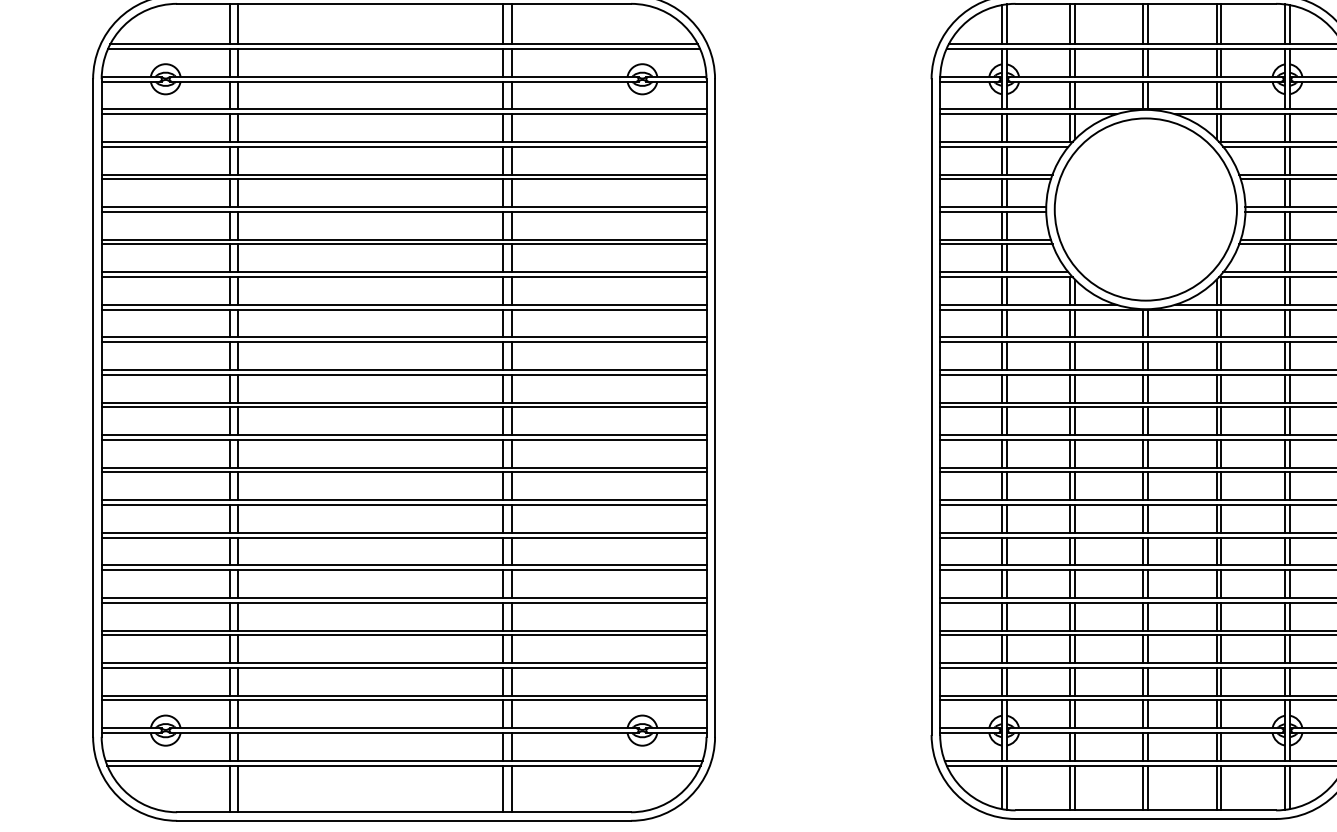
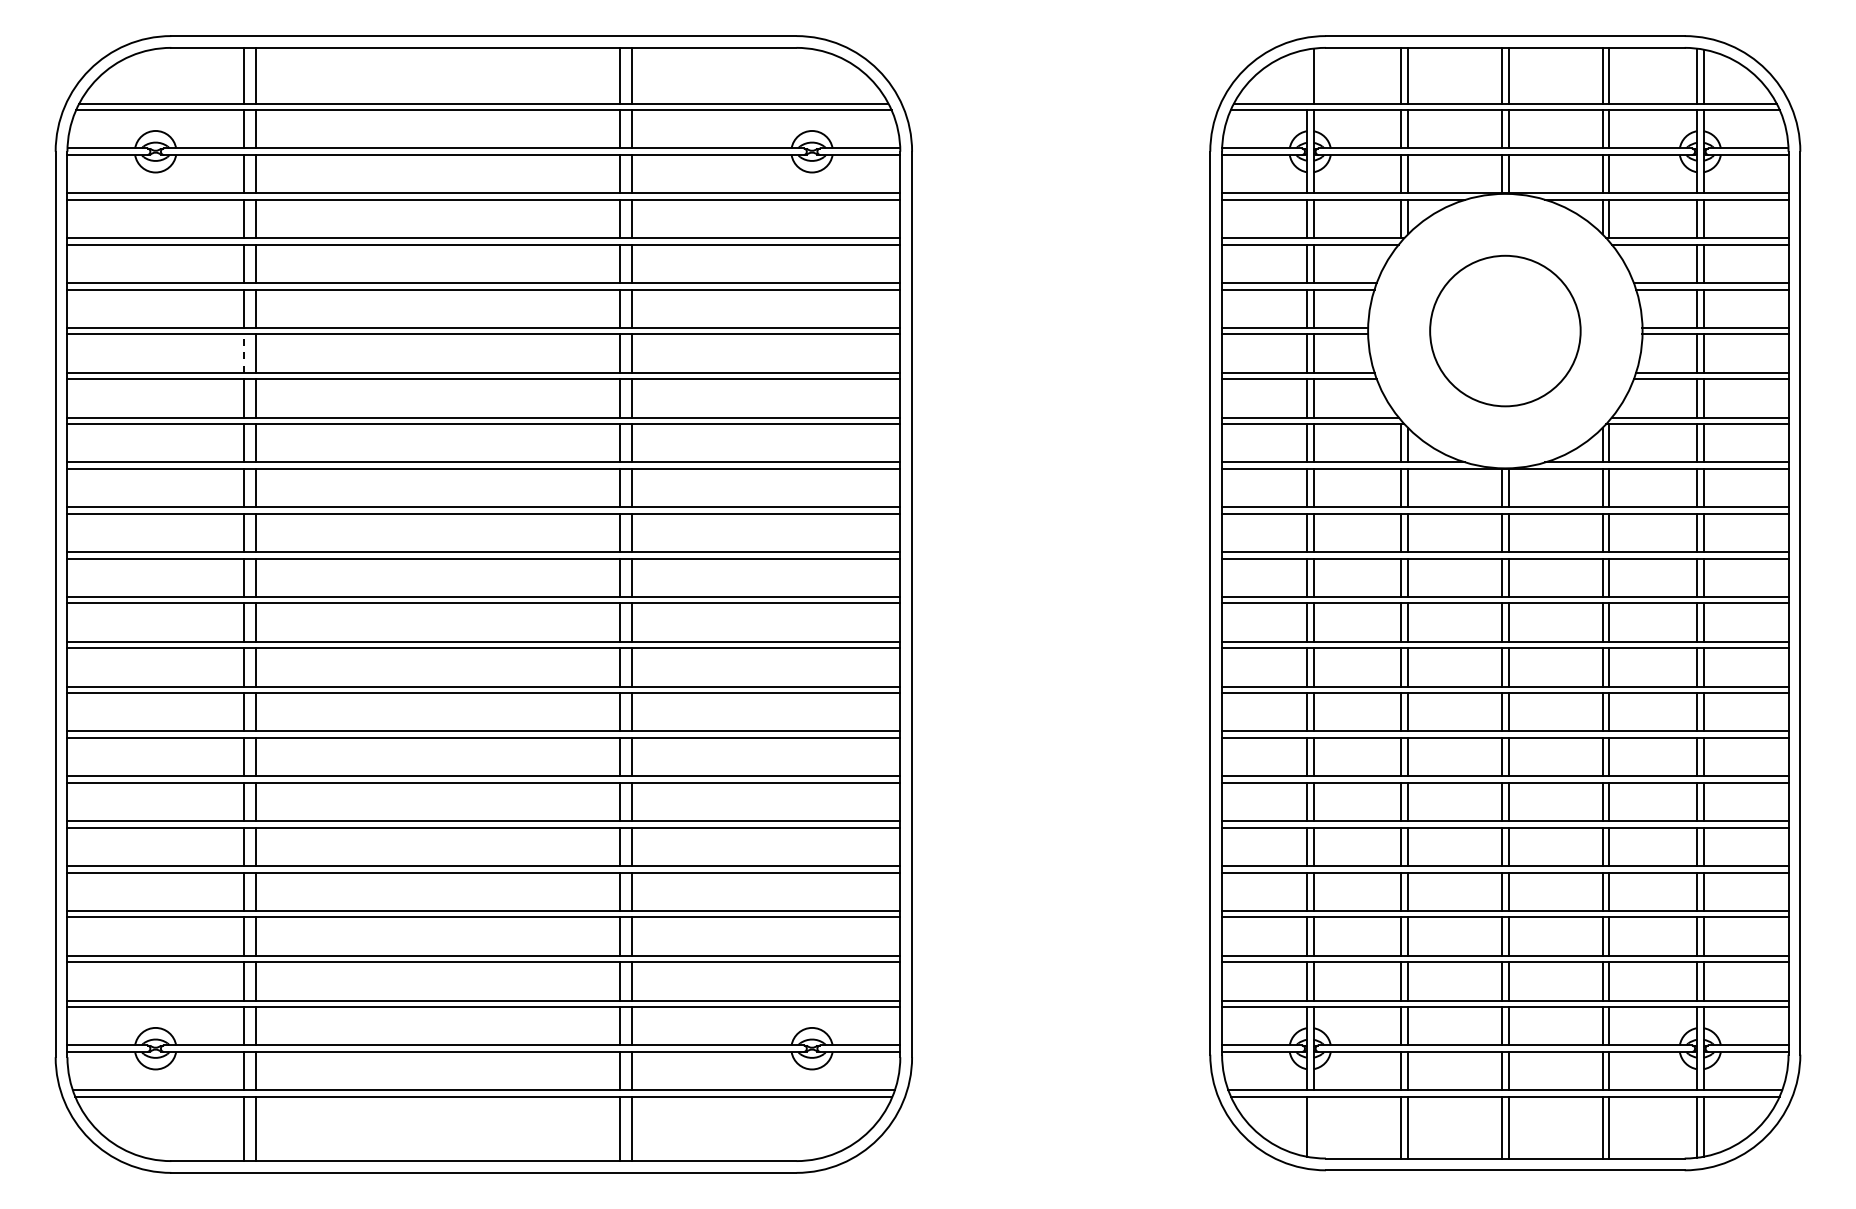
line: (1002, 24) -> (1307, 76), removed
circle: (1145, 209) -> (1505, 330), size x0.6
line: (229, 225) -> (243, 353), solid -> dashed
line: (1006, 787) -> (1313, 1126), removed

